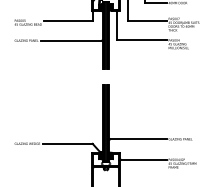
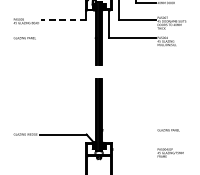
line: (67, 20) -> (63, 19), solid -> dashed
line: (71, 40) -> (66, 37), removed
line: (137, 139) -> (128, 130), removed
line: (142, 159) -> (133, 149), removed

